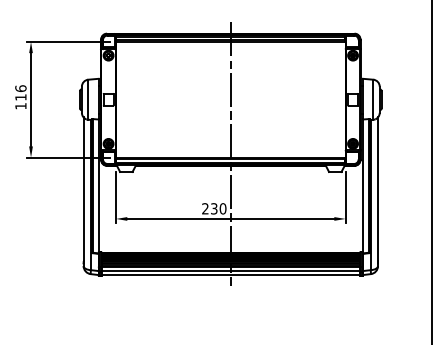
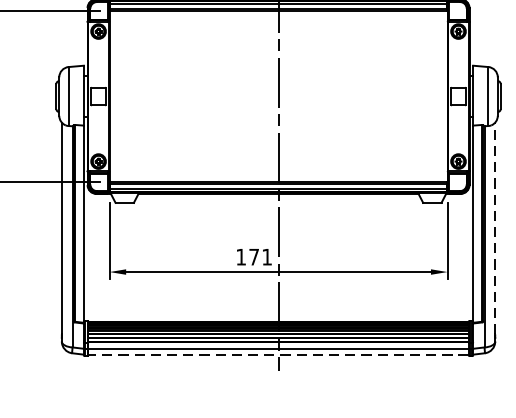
line: (377, 189) -> (494, 228), solid -> dashed
text: (214, 208) -> (254, 256), 230 -> 171
line: (230, 275) -> (278, 355), solid -> dashed

